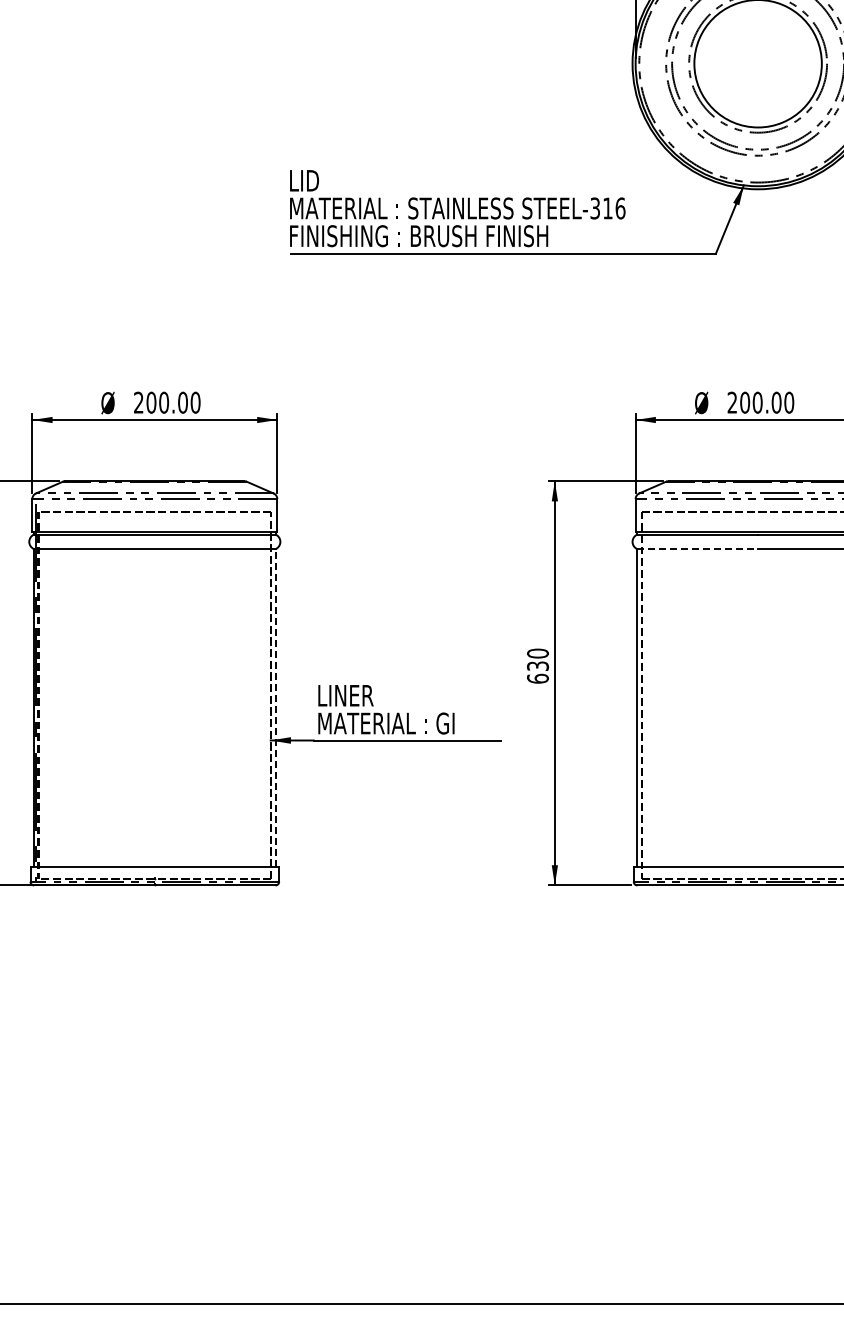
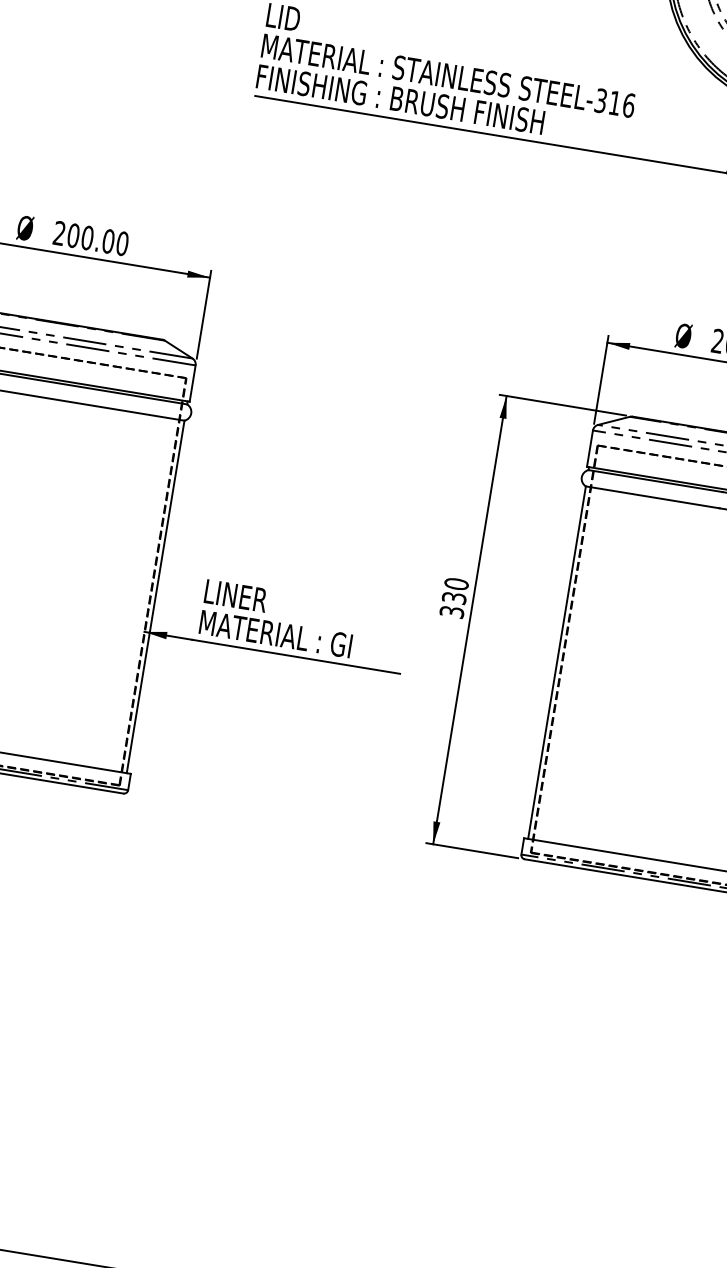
line: (698, 549) -> (653, 497), dashed -> solid
text: (537, 678) -> (451, 611), 630 -> 330
line: (275, 708) -> (155, 597), dashed -> solid

